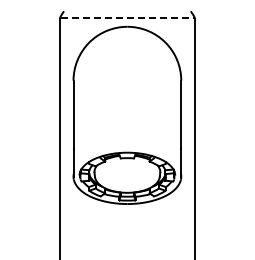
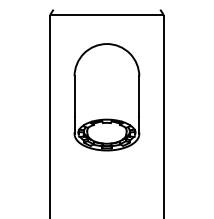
line: (127, 17) -> (107, 14), dashed -> solid
part: (127, 115) -> (107, 97), size x0.71

